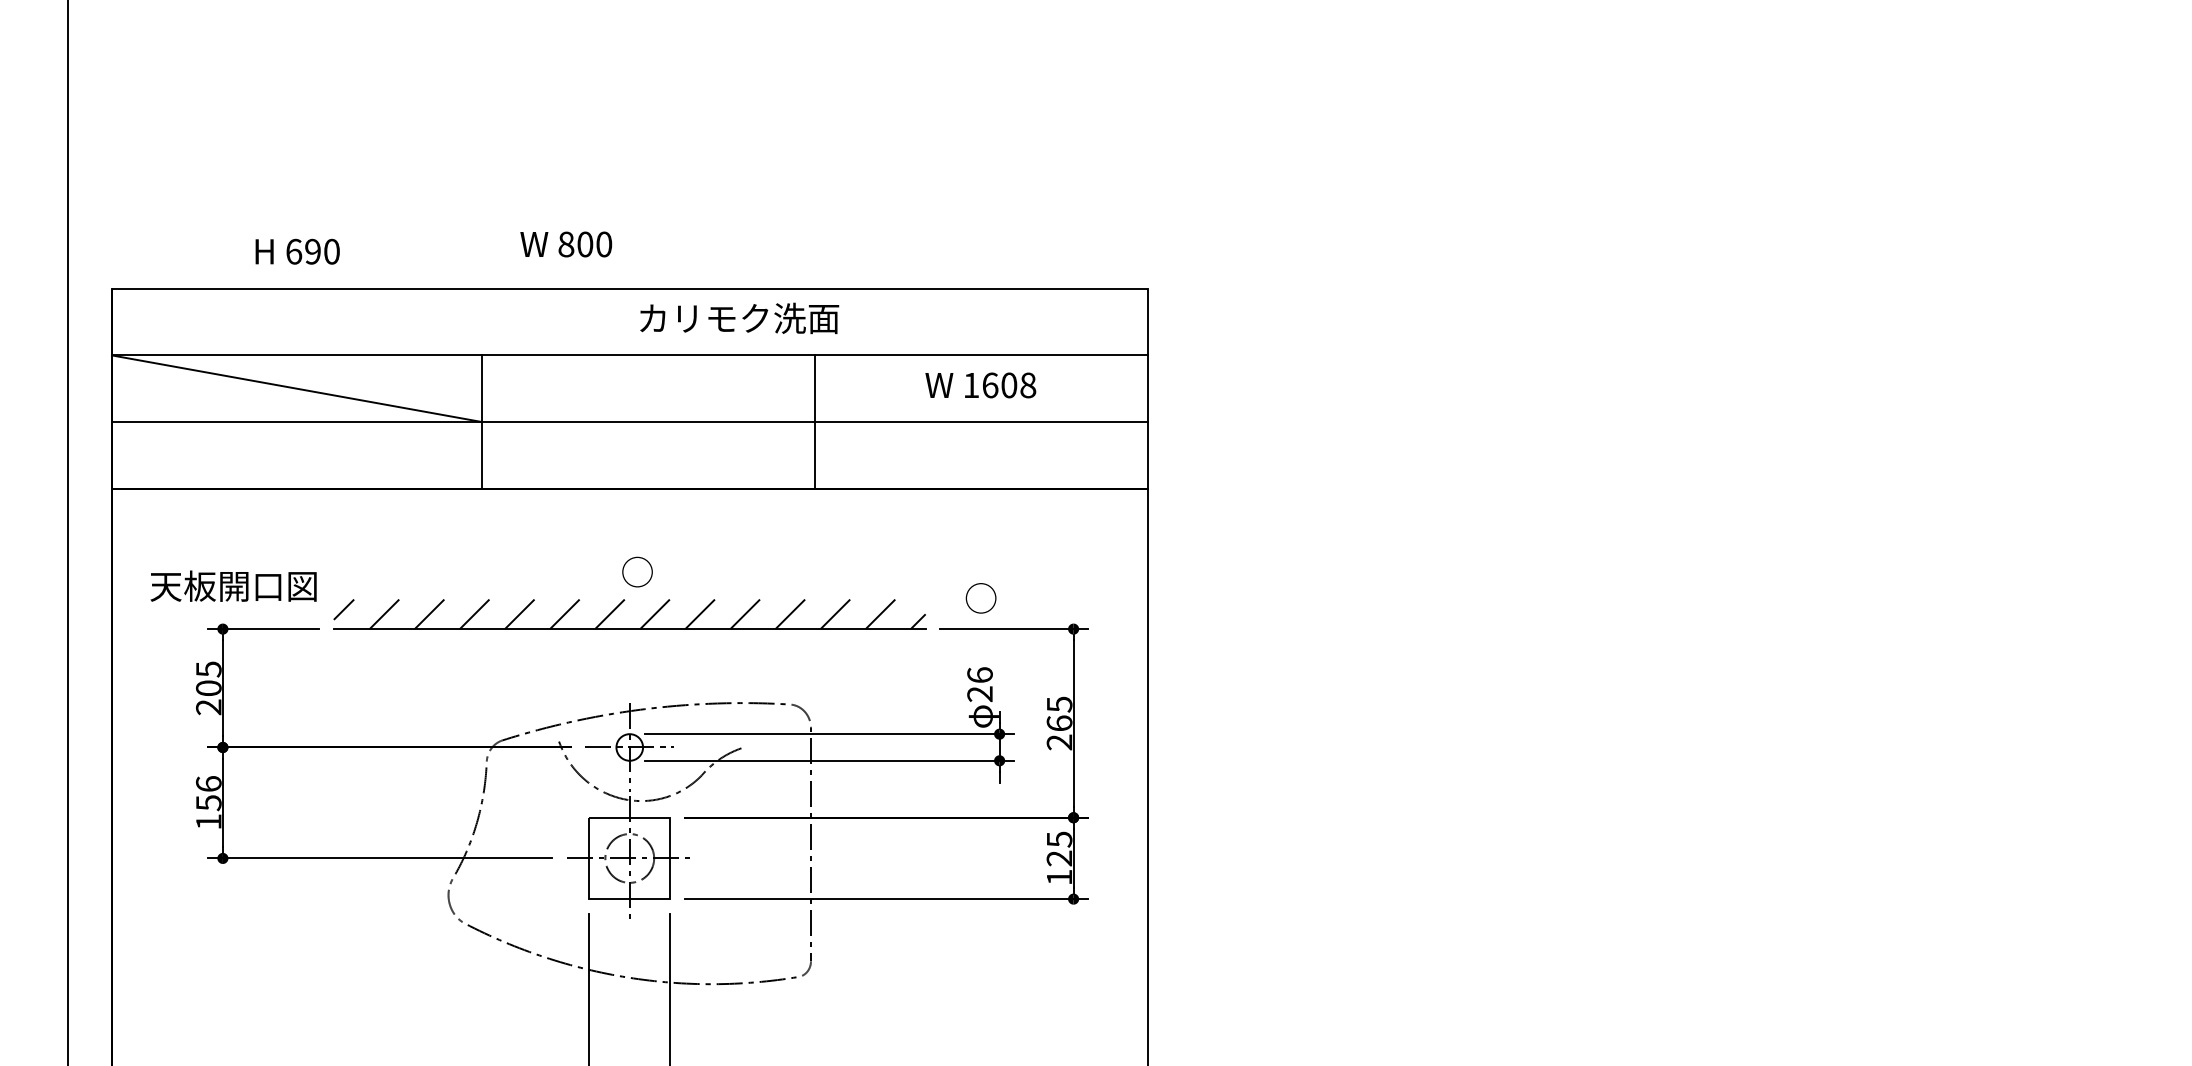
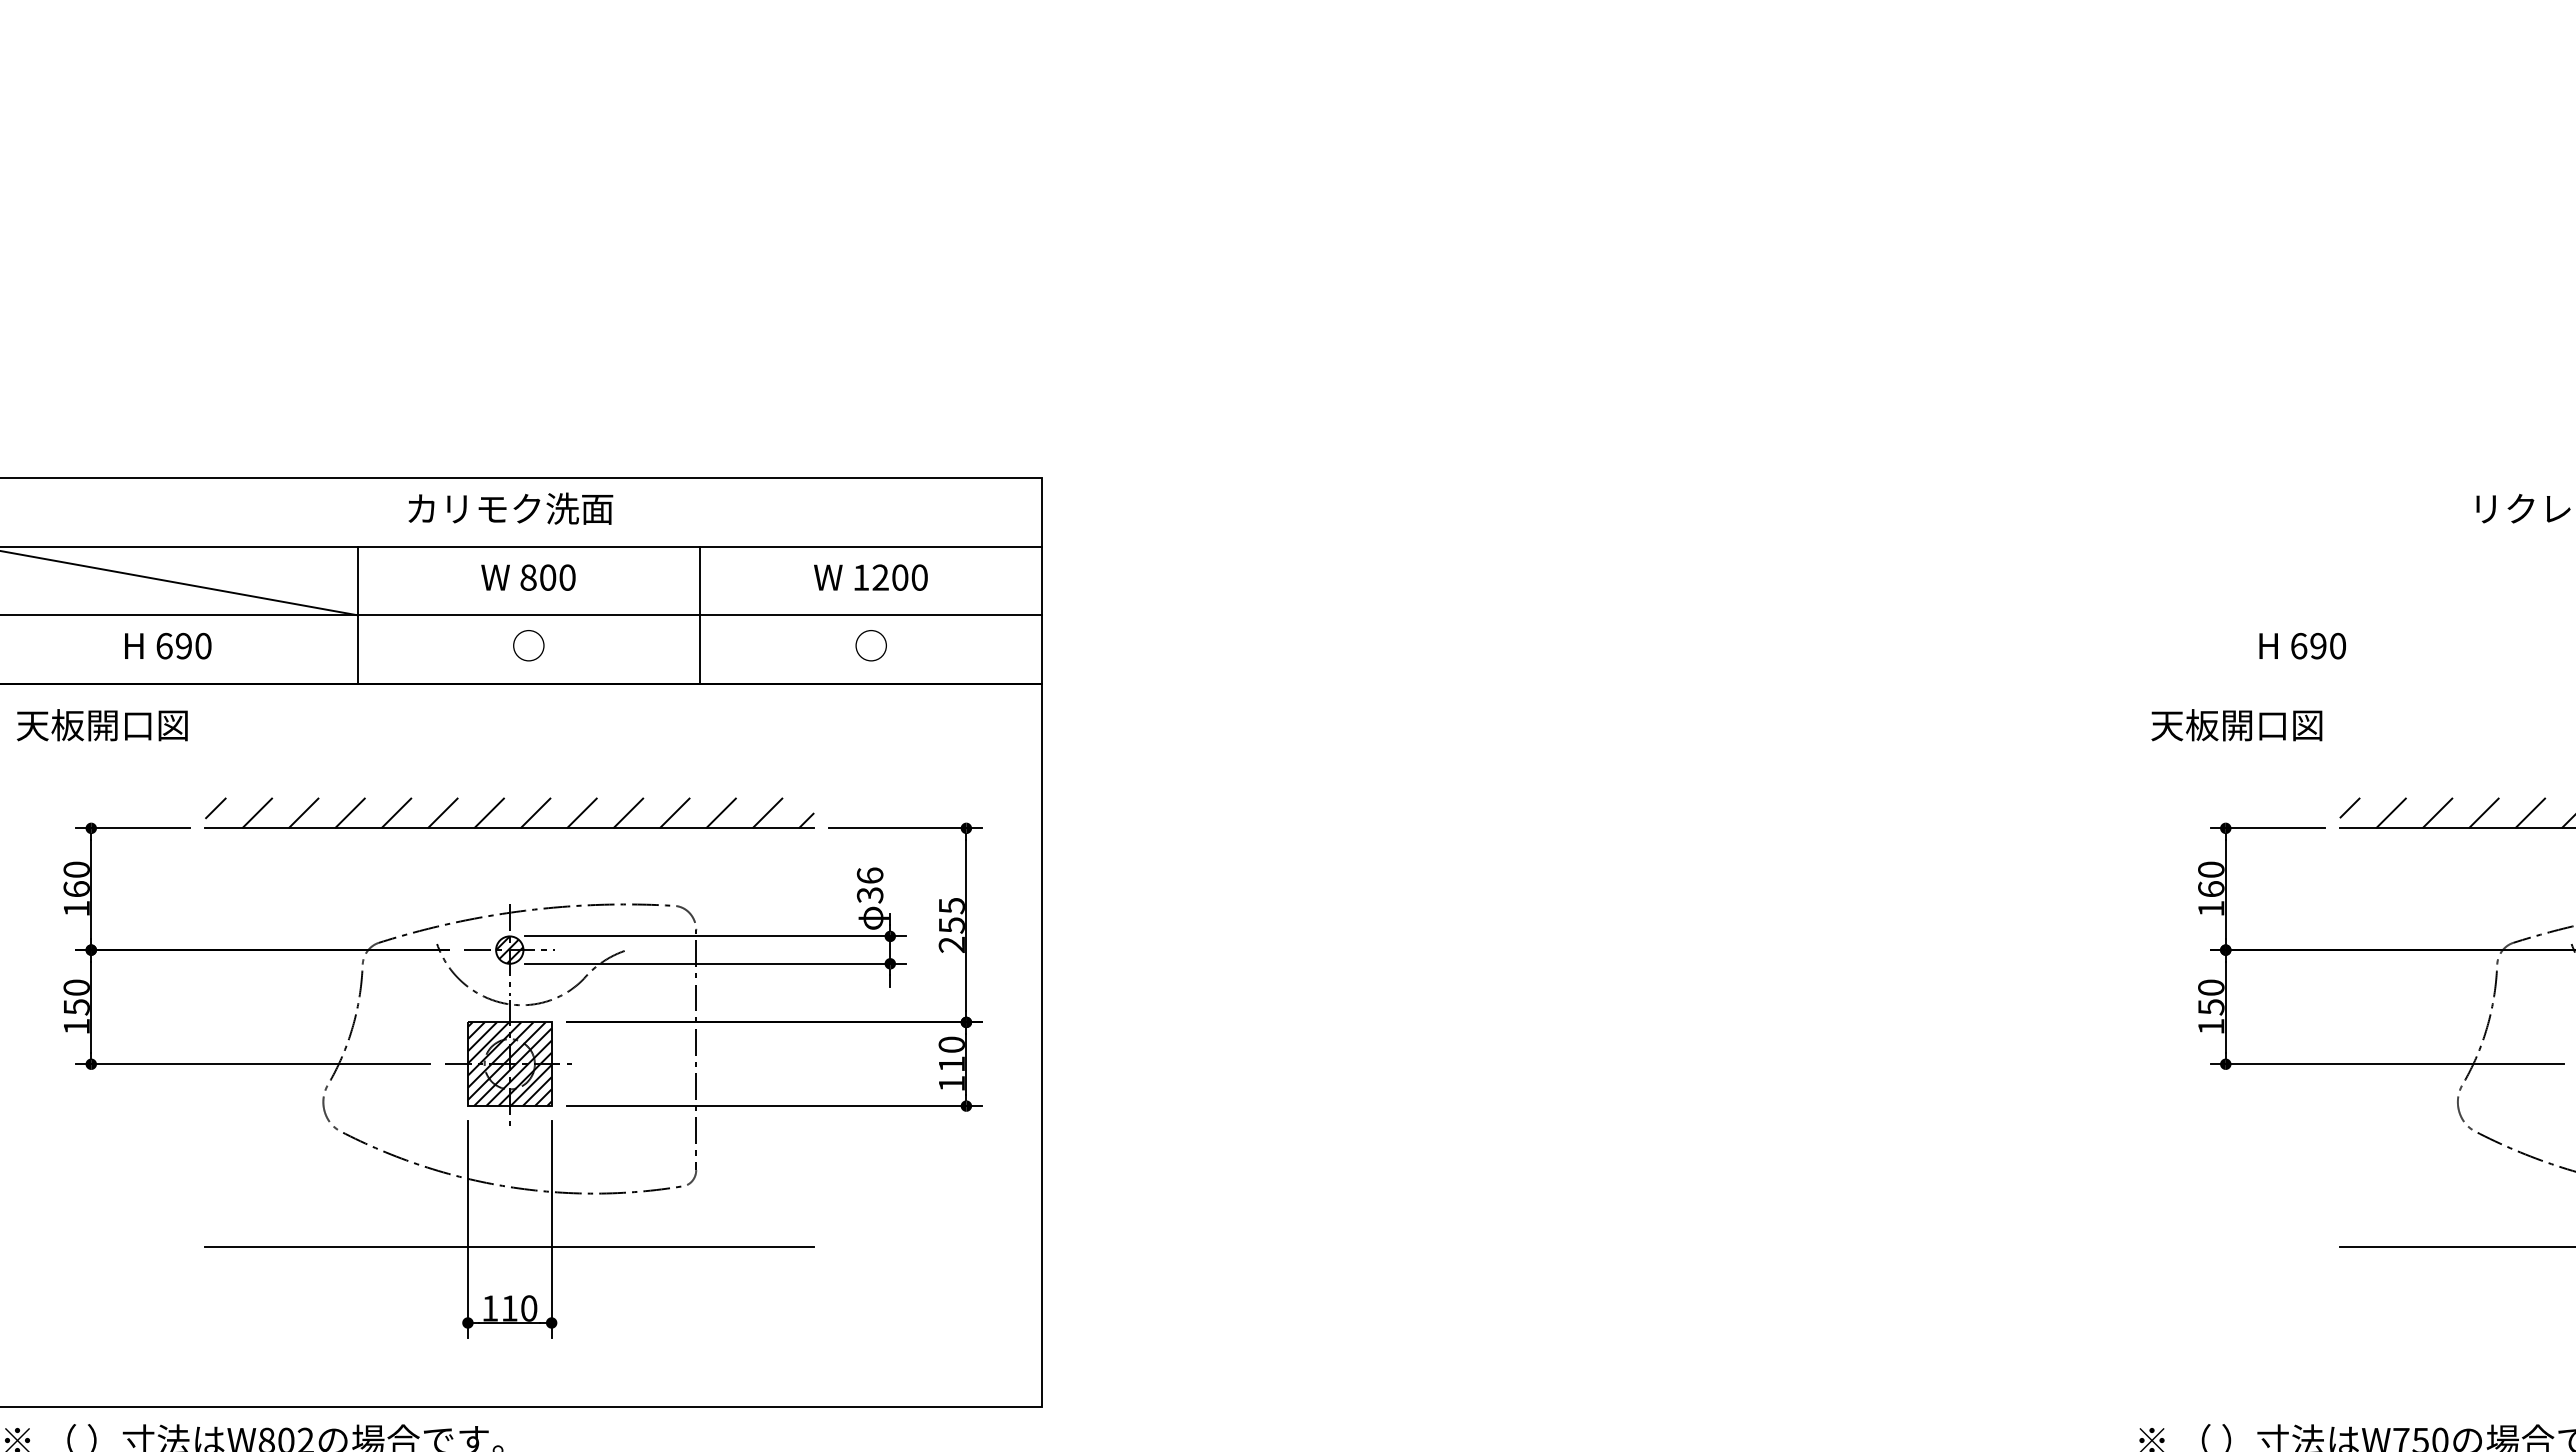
text: (566, 244) -> (528, 577), moved
text: (297, 251) -> (168, 645), moved
text: (739, 318) -> (510, 508), moved
text: (1008, 385) -> (899, 577), 1608 -> 1200
text: (637, 571) -> (528, 645), moved
text: (233, 586) -> (102, 725), moved
text: (980, 598) -> (870, 645), moved
text: (208, 687) -> (76, 888), 205 -> 160
text: (980, 694) -> (870, 895), 26 -> 36
text: (1059, 723) -> (951, 925), 265 -> 255
hatch: (629, 746) -> (509, 949), added
text: (208, 783) -> (76, 987), 156 -> 150
text: (1059, 848) -> (951, 1054), 125 -> 110
hatch: (629, 858) -> (509, 1064), added
line: (629, 1035) -> (509, 1246), added

